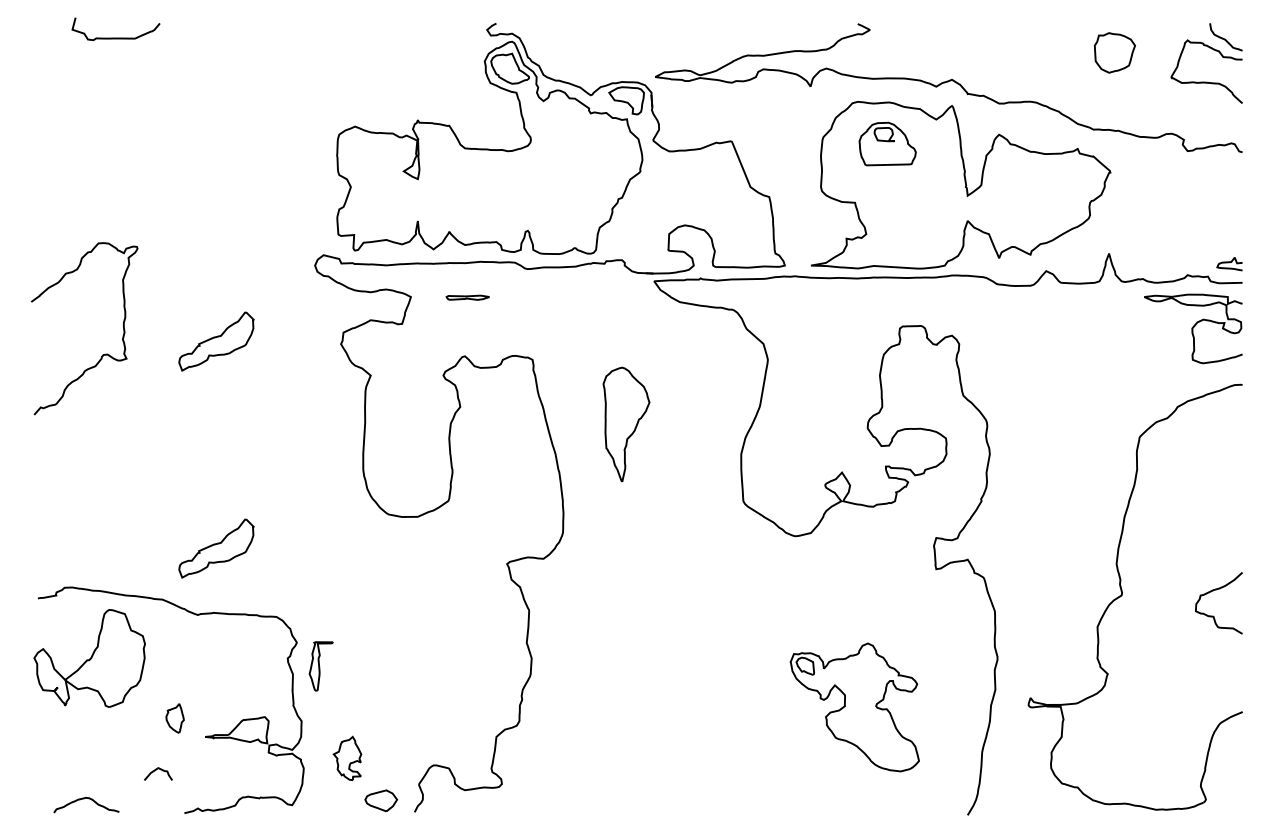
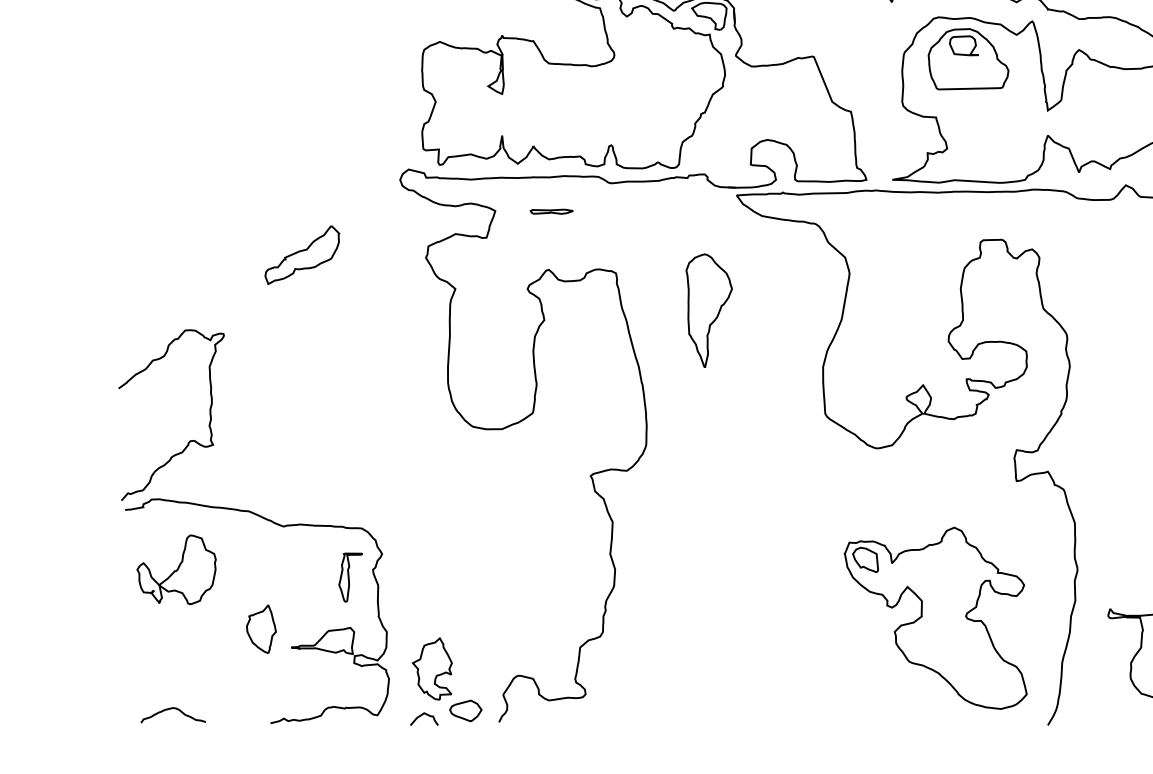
part: (887, 143) -> (968, 58), size x1.43
curve: (102, 354) -> (189, 440), moved
part: (626, 424) -> (709, 310), moved
part: (216, 548) -> (302, 460), removed
part: (89, 658) -> (176, 569), size x0.71
part: (320, 666) -> (350, 577), moved
part: (854, 707) -> (935, 618), size x1.43
part: (174, 718) -> (260, 629), size x1.67
part: (347, 758) -> (432, 668), size x1.43
curve: (156, 770) -> (422, 715), moved

